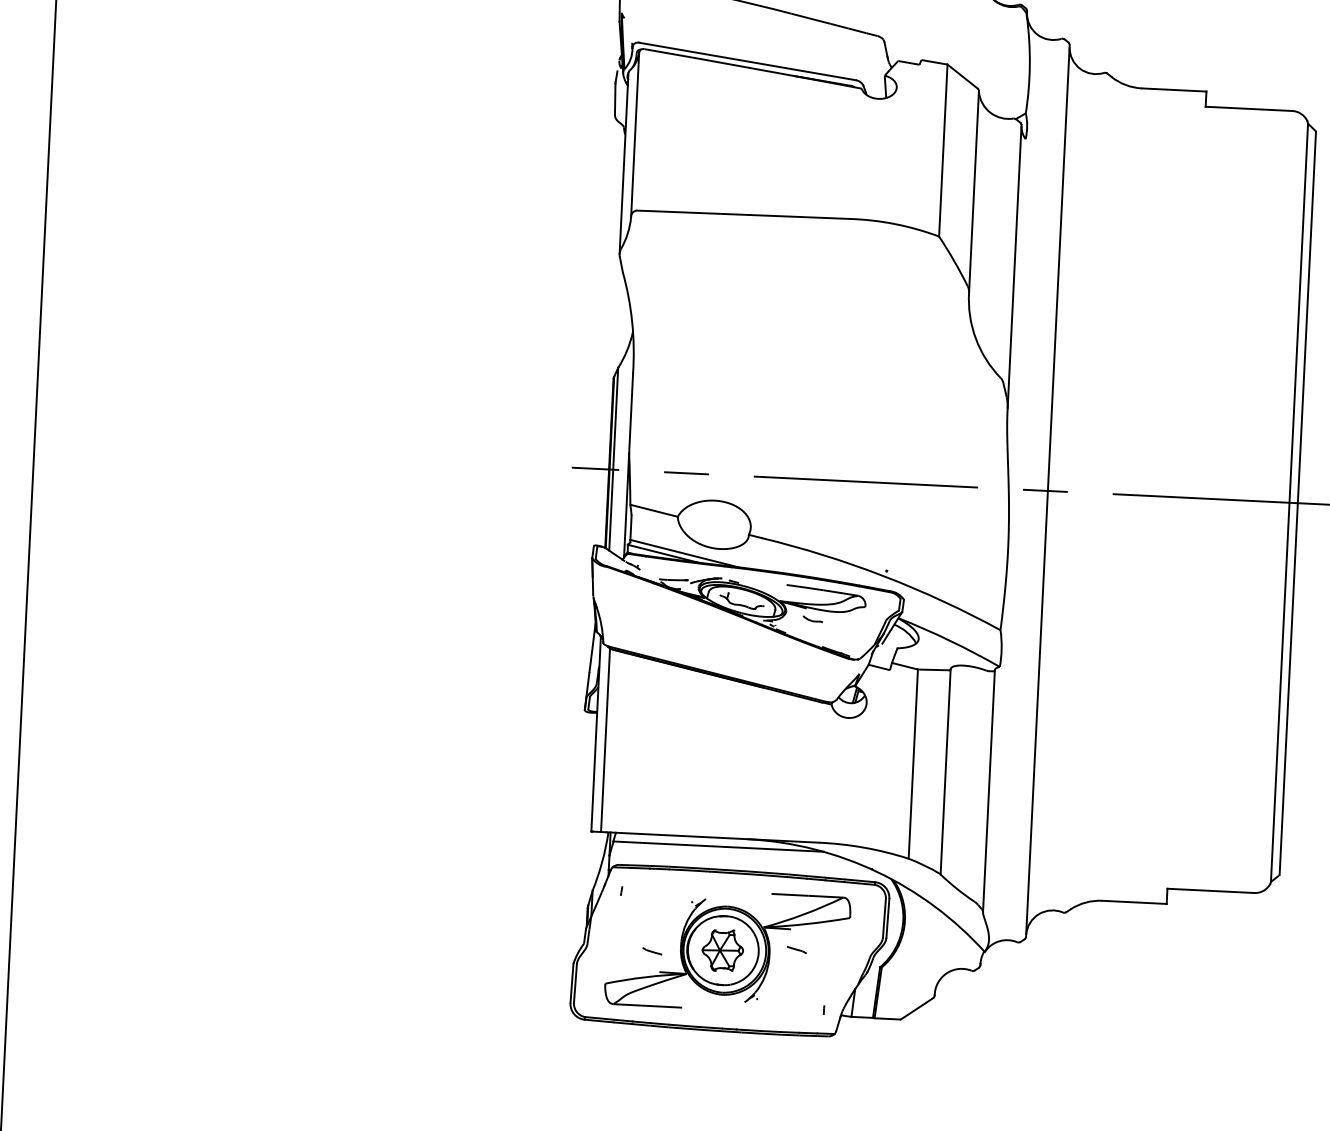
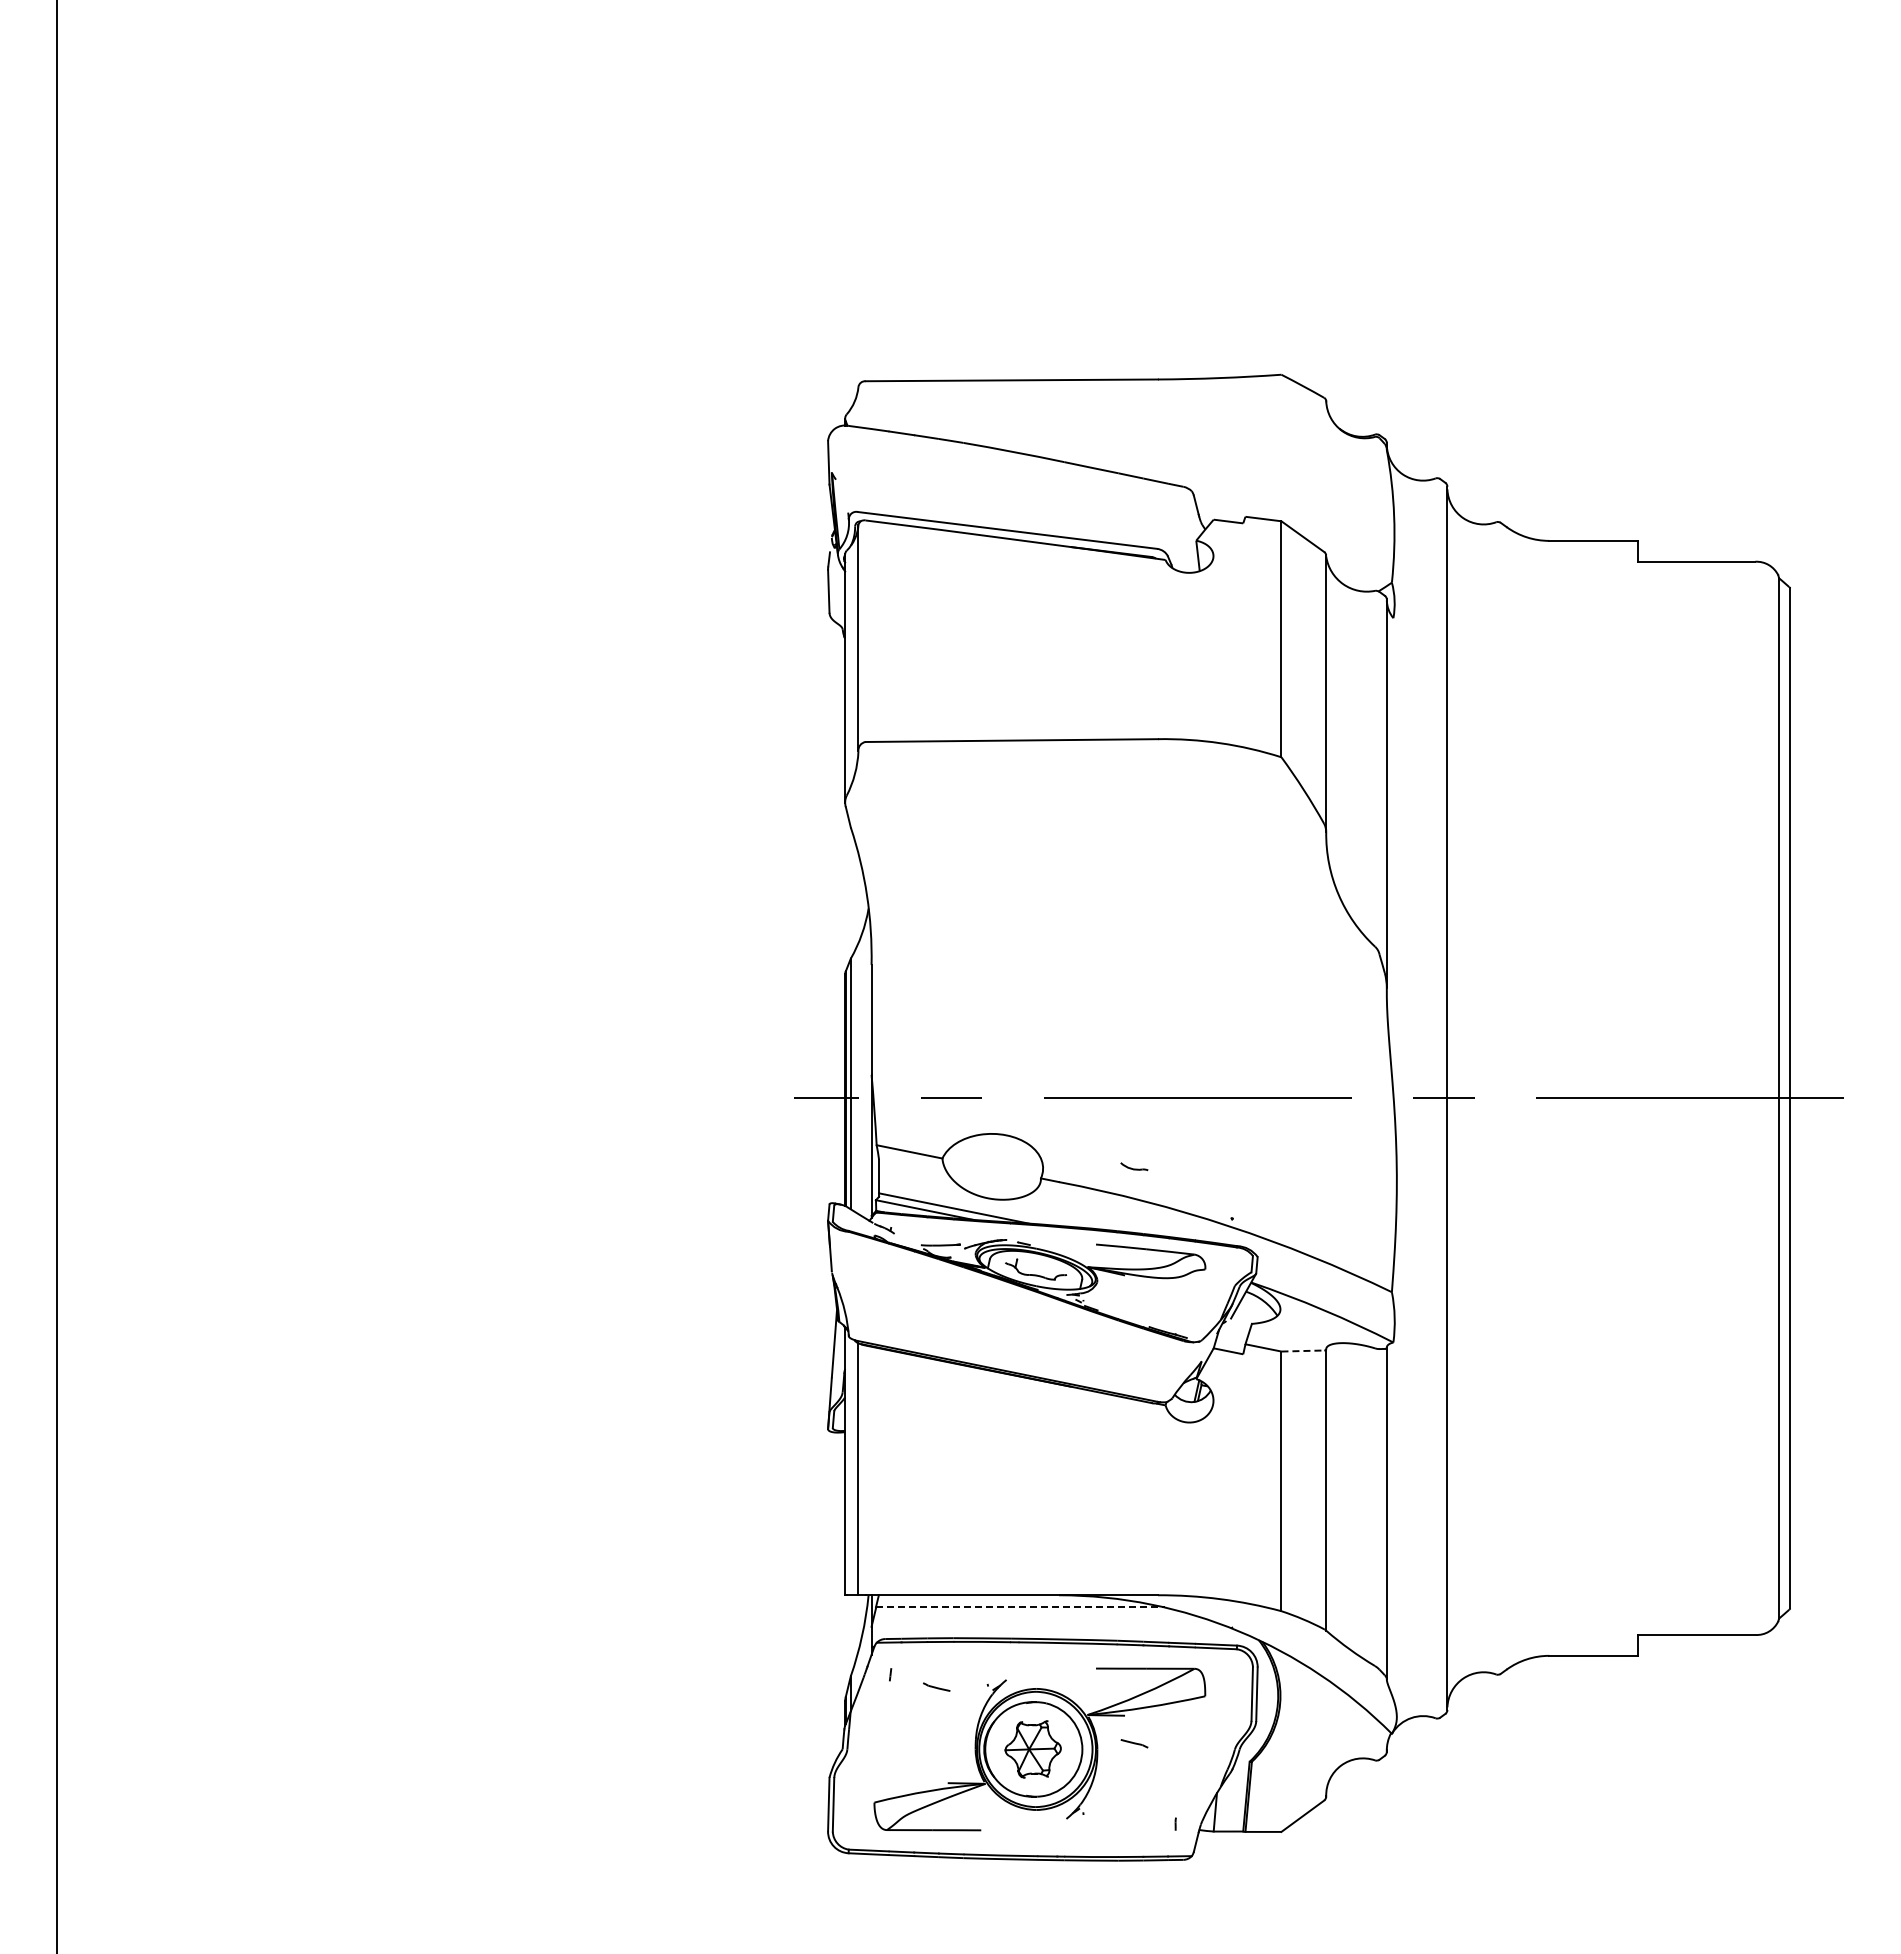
part: (813, 619) -> (1134, 1166), moved
line: (934, 670) -> (1303, 1351), solid -> dashed
line: (718, 846) -> (1020, 1607), solid -> dashed
line: (651, 950) -> (935, 1686), moved

